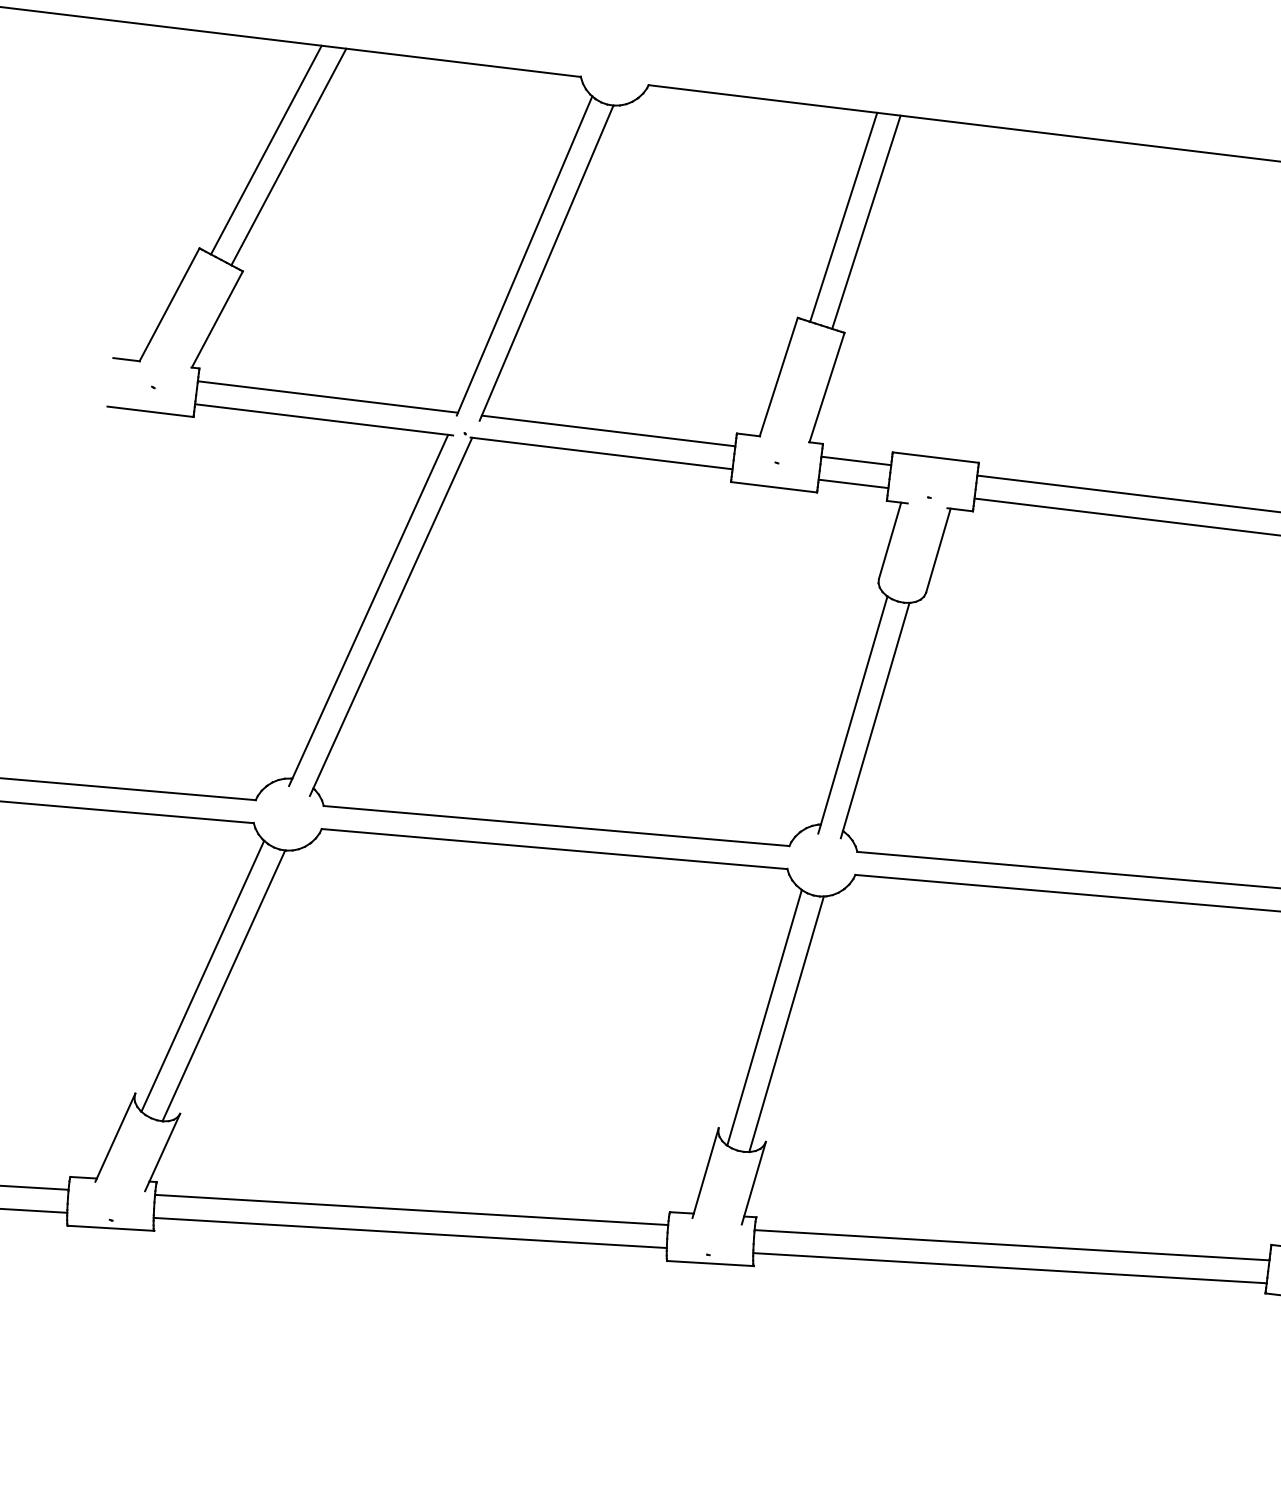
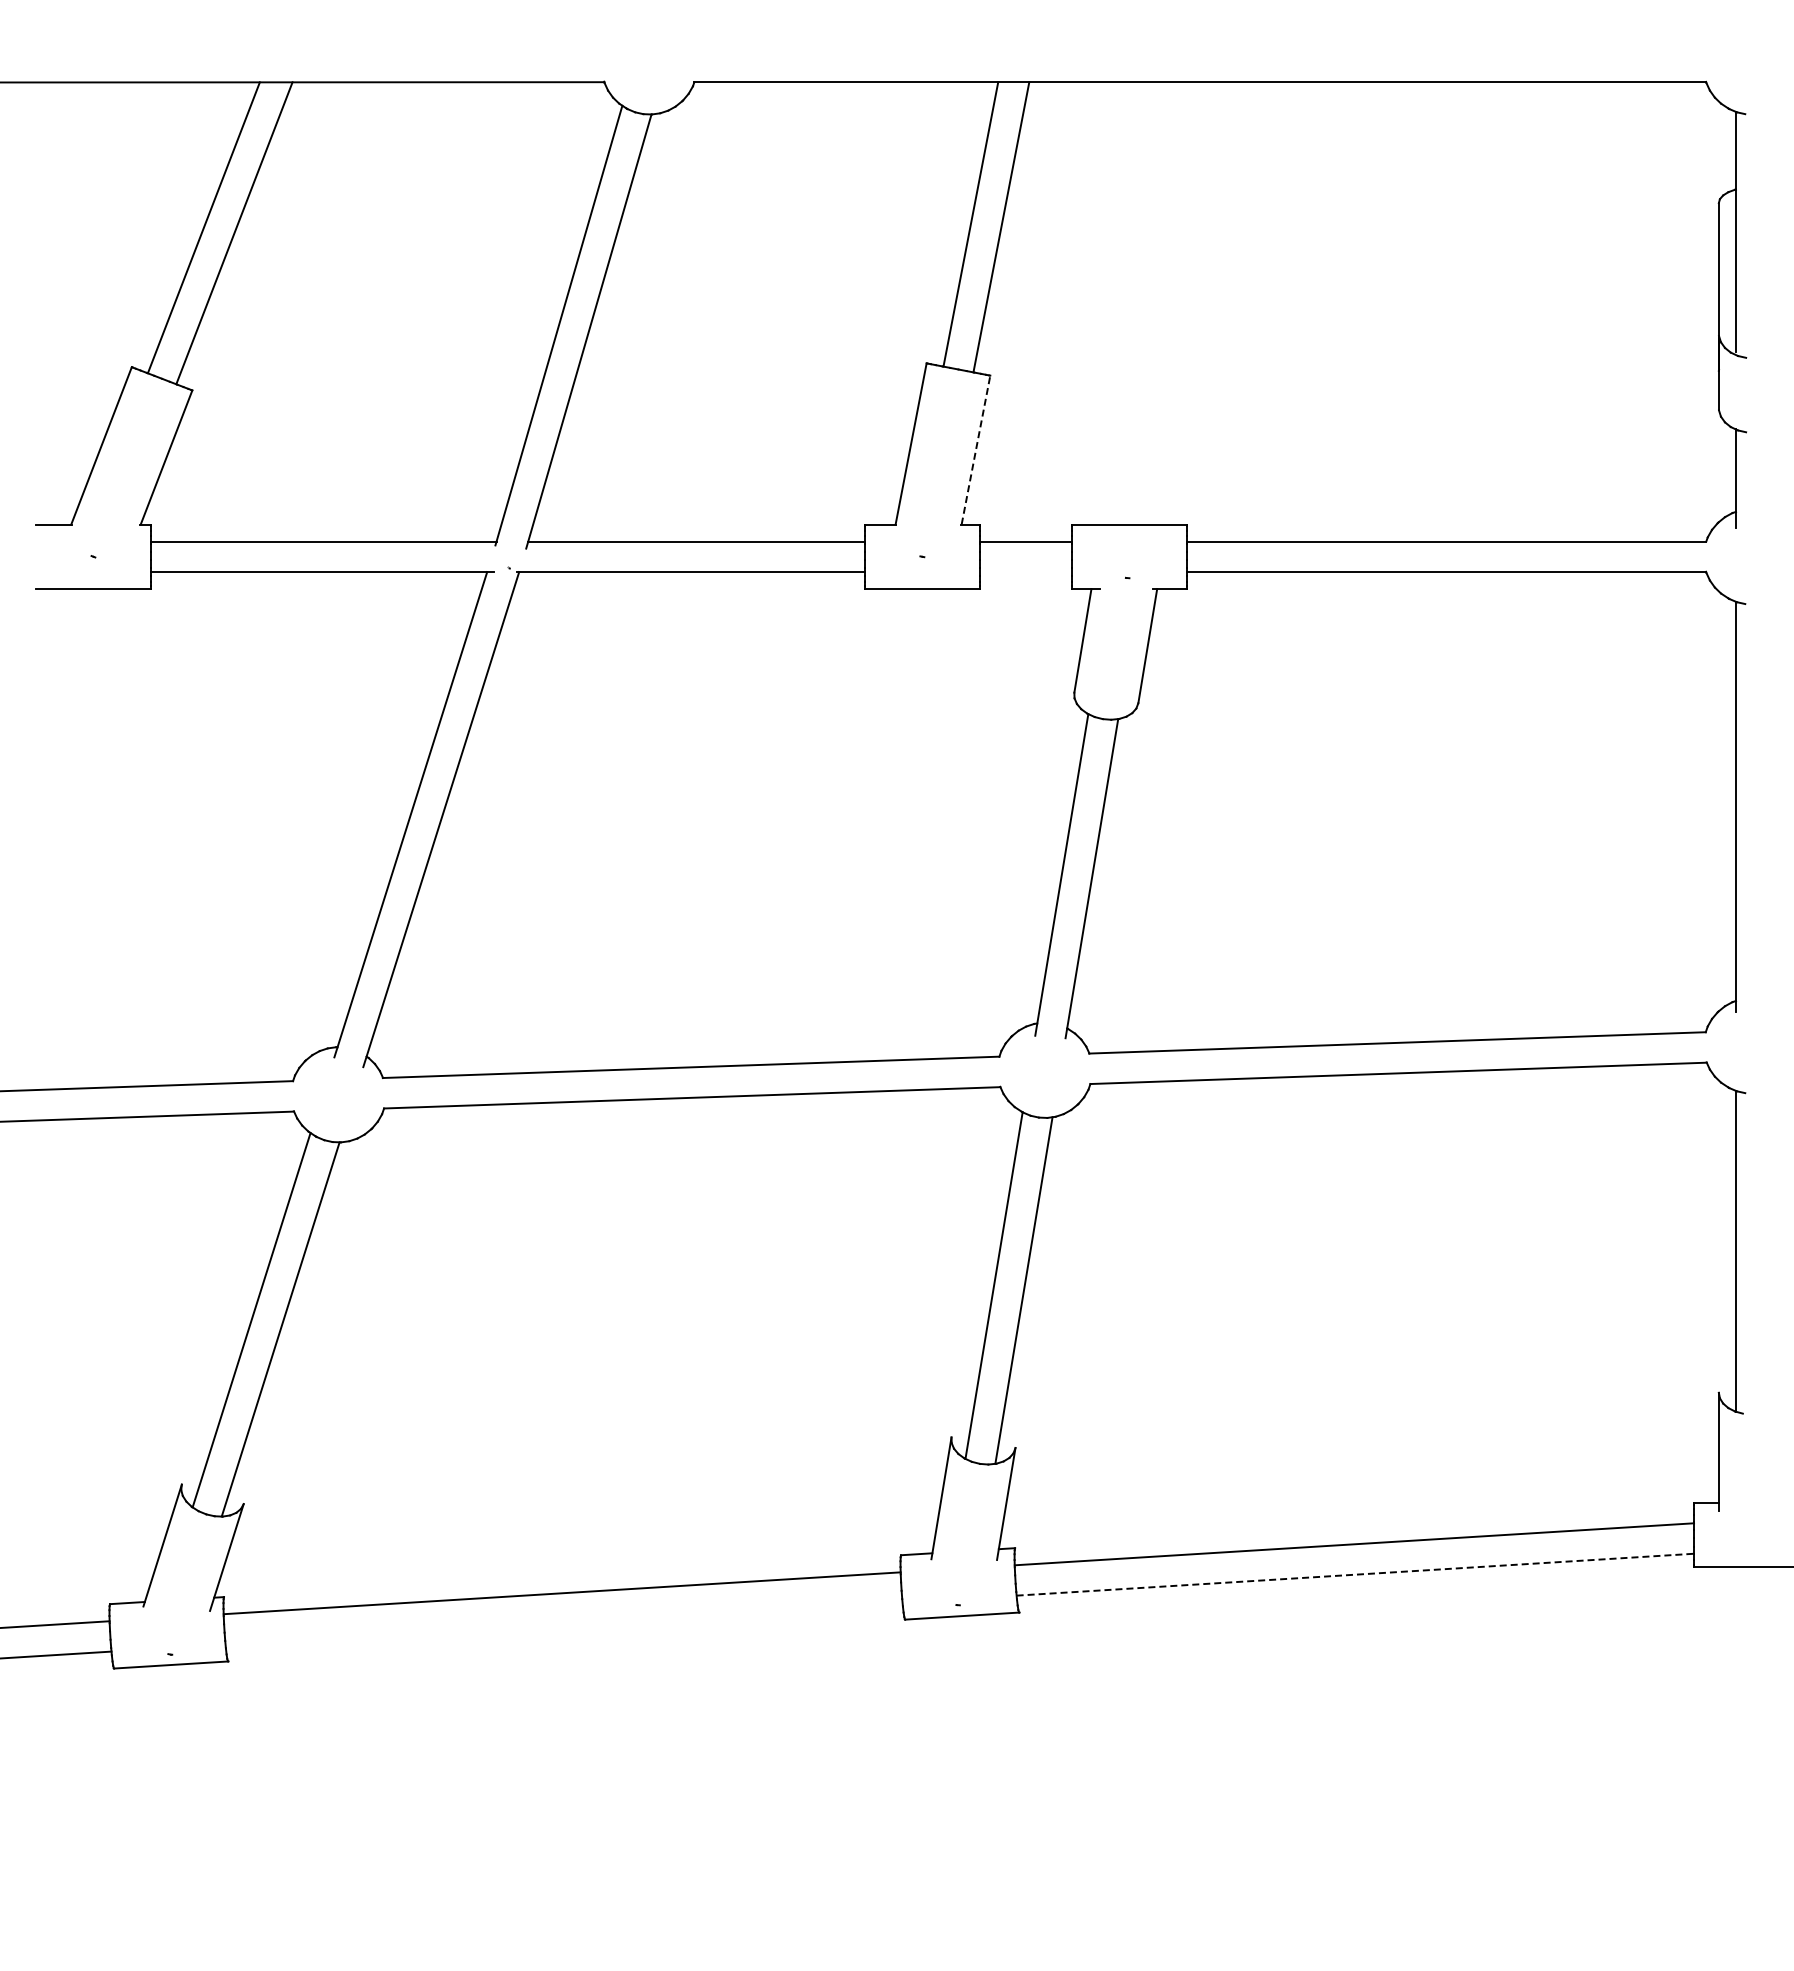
line: (826, 387) -> (975, 450), solid -> dashed
line: (853, 484) -> (1025, 572), removed
line: (409, 1232) -> (563, 1623), removed
line: (1010, 1268) -> (1355, 1574), solid -> dashed

